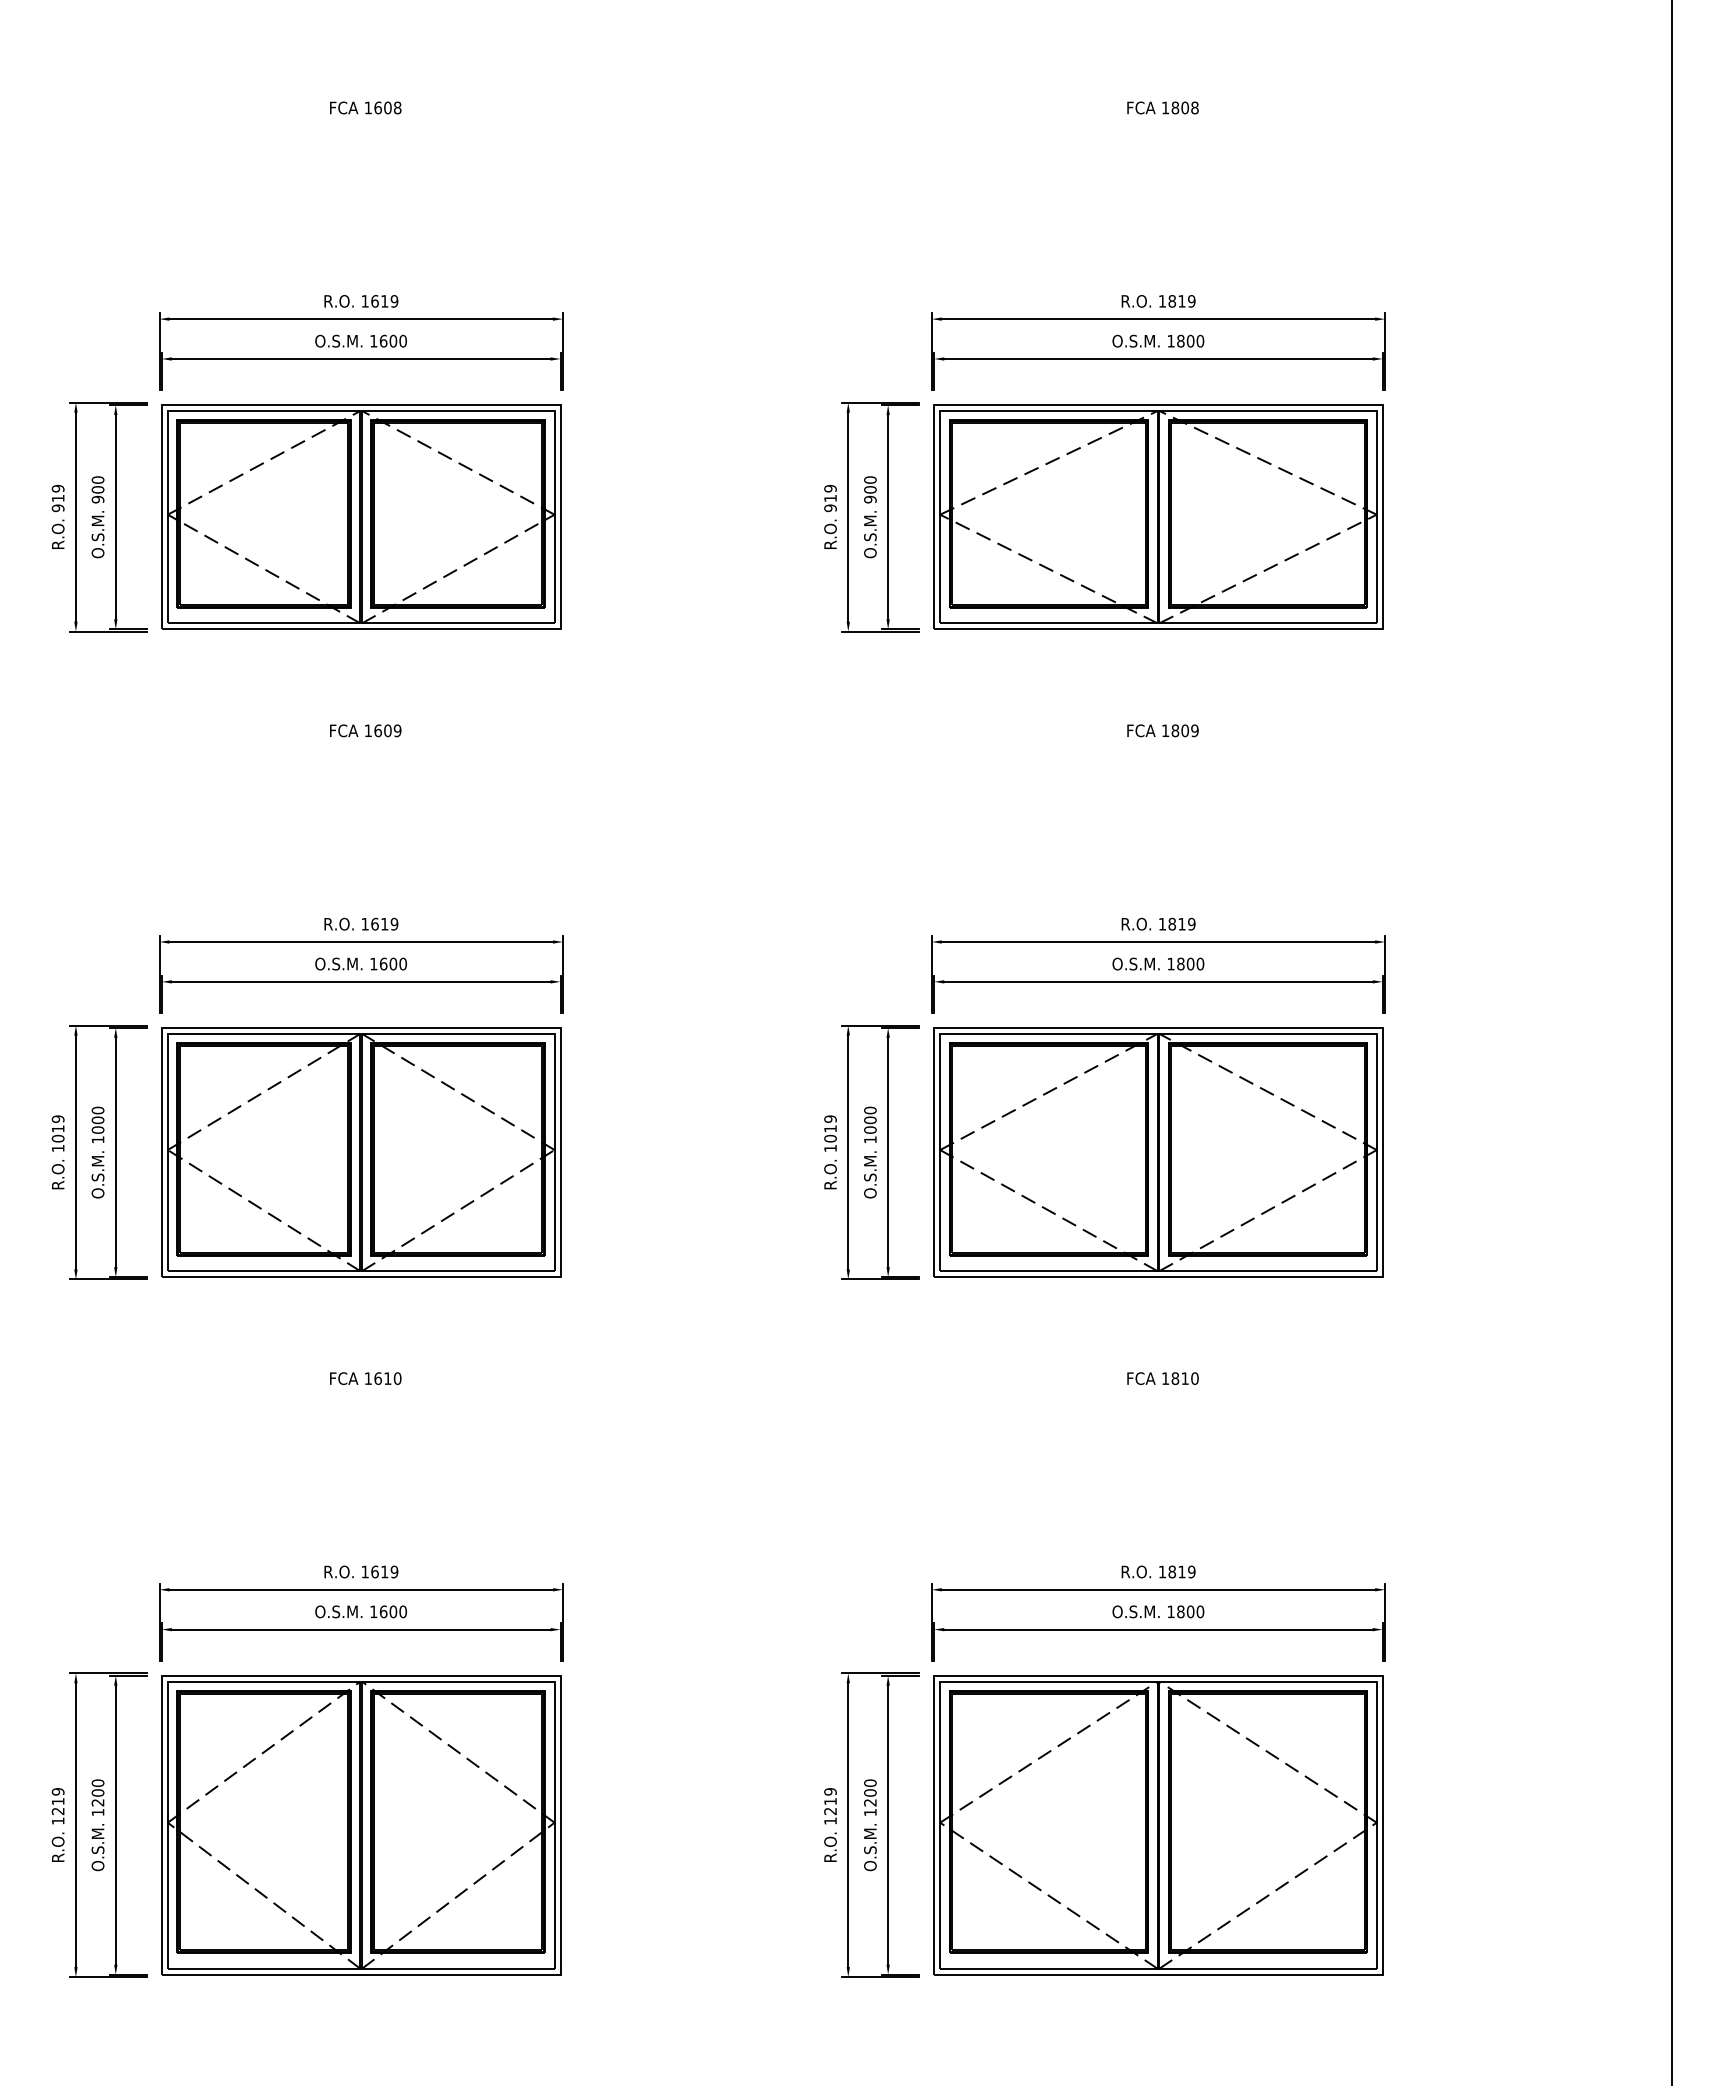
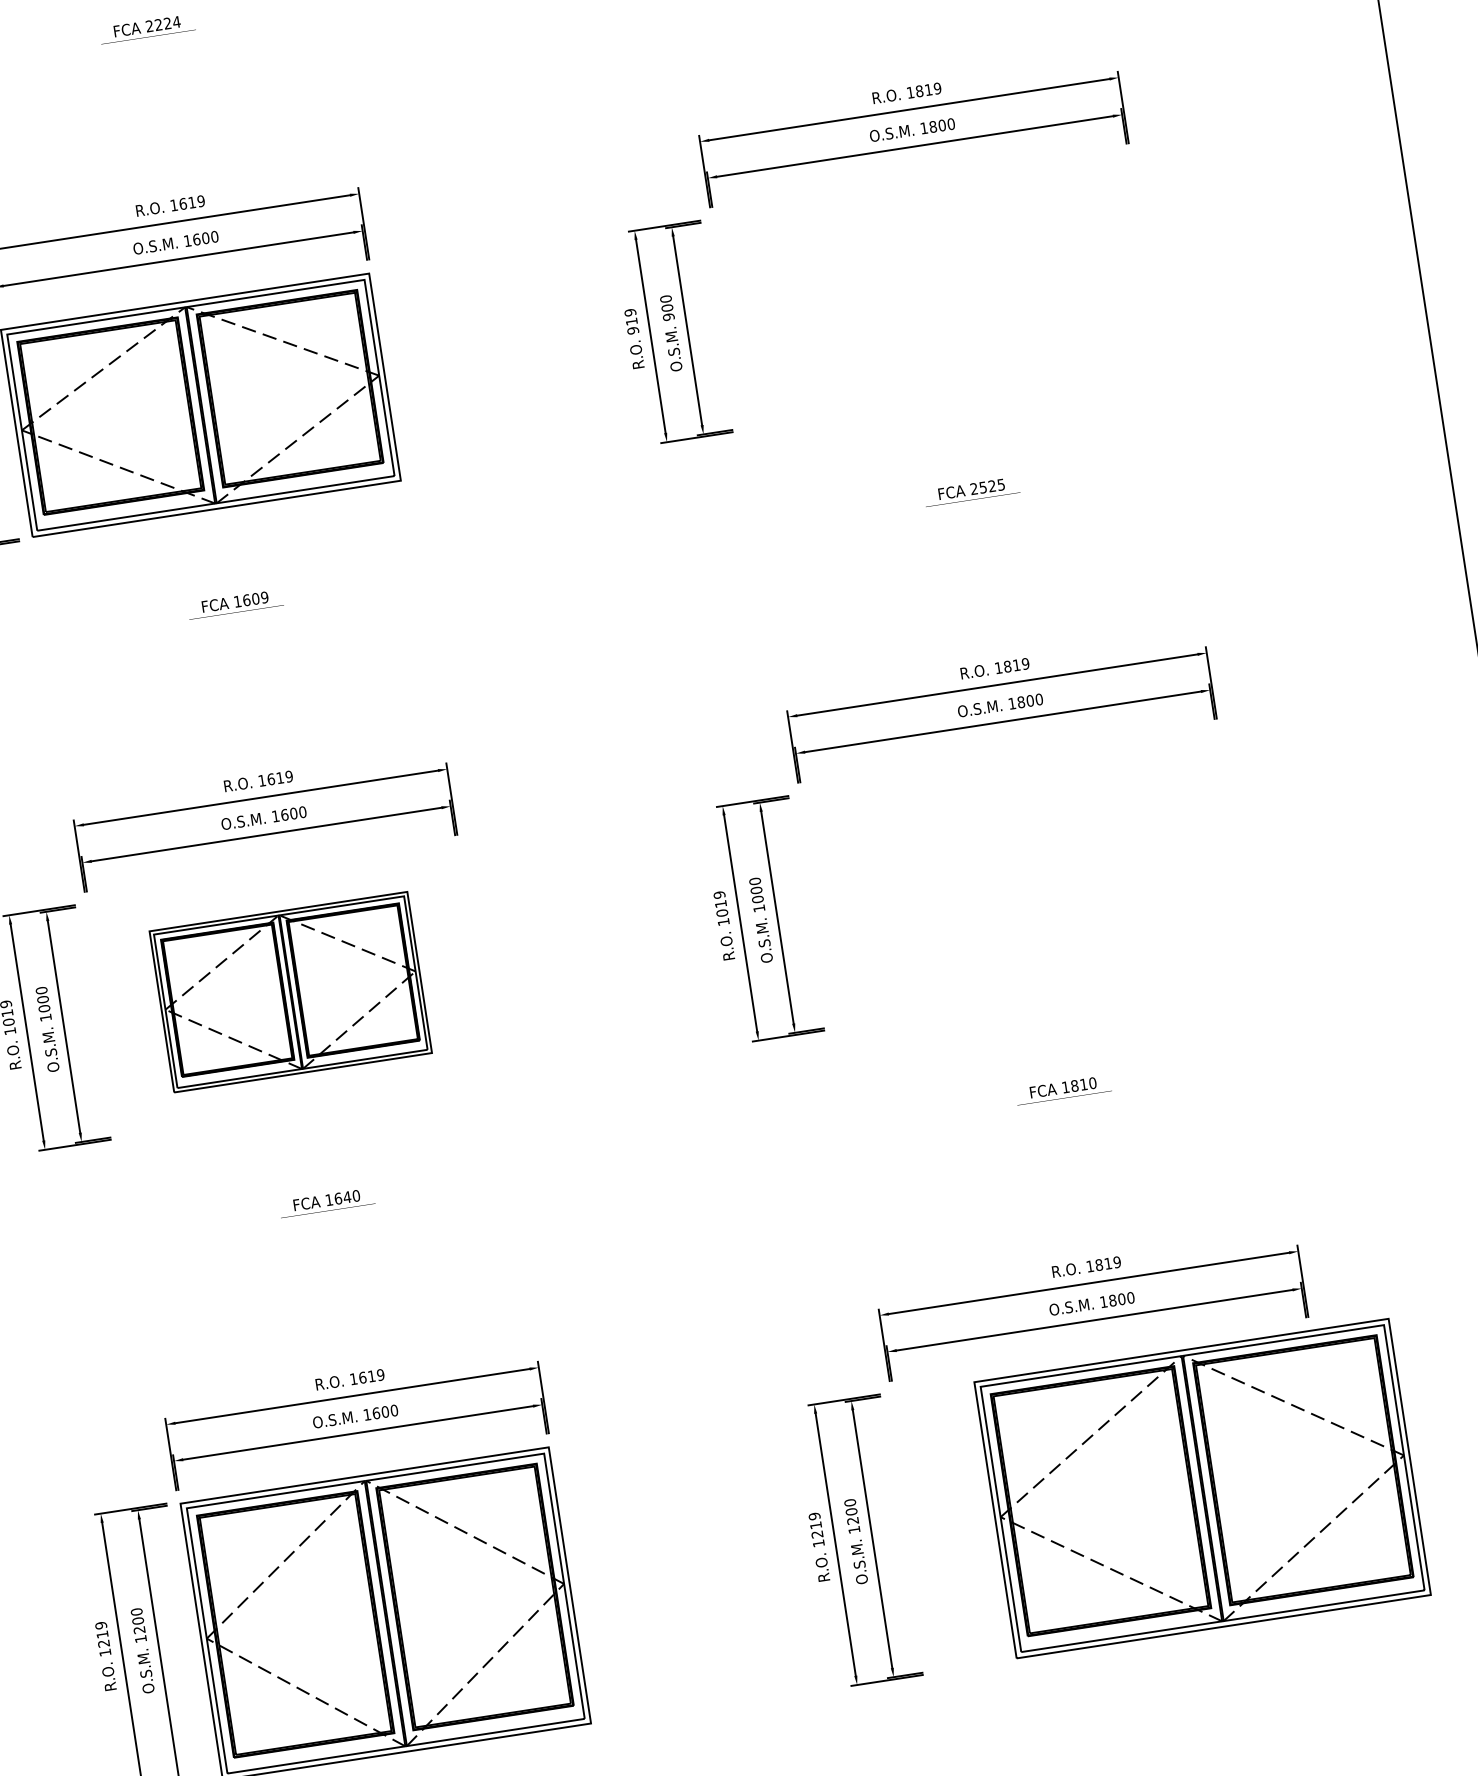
text: (382, 107) -> (162, 23), 1608 -> 2224
part: (1158, 516) -> (937, 291), removed
text: (1179, 730) -> (986, 486), 1809 -> 2525
part: (361, 1152) -> (290, 992), size x0.7
part: (1158, 1152) -> (1027, 879), removed
text: (387, 1378) -> (346, 1197), 1610 -> 1640
part: (1158, 1825) -> (1202, 1488), moved

